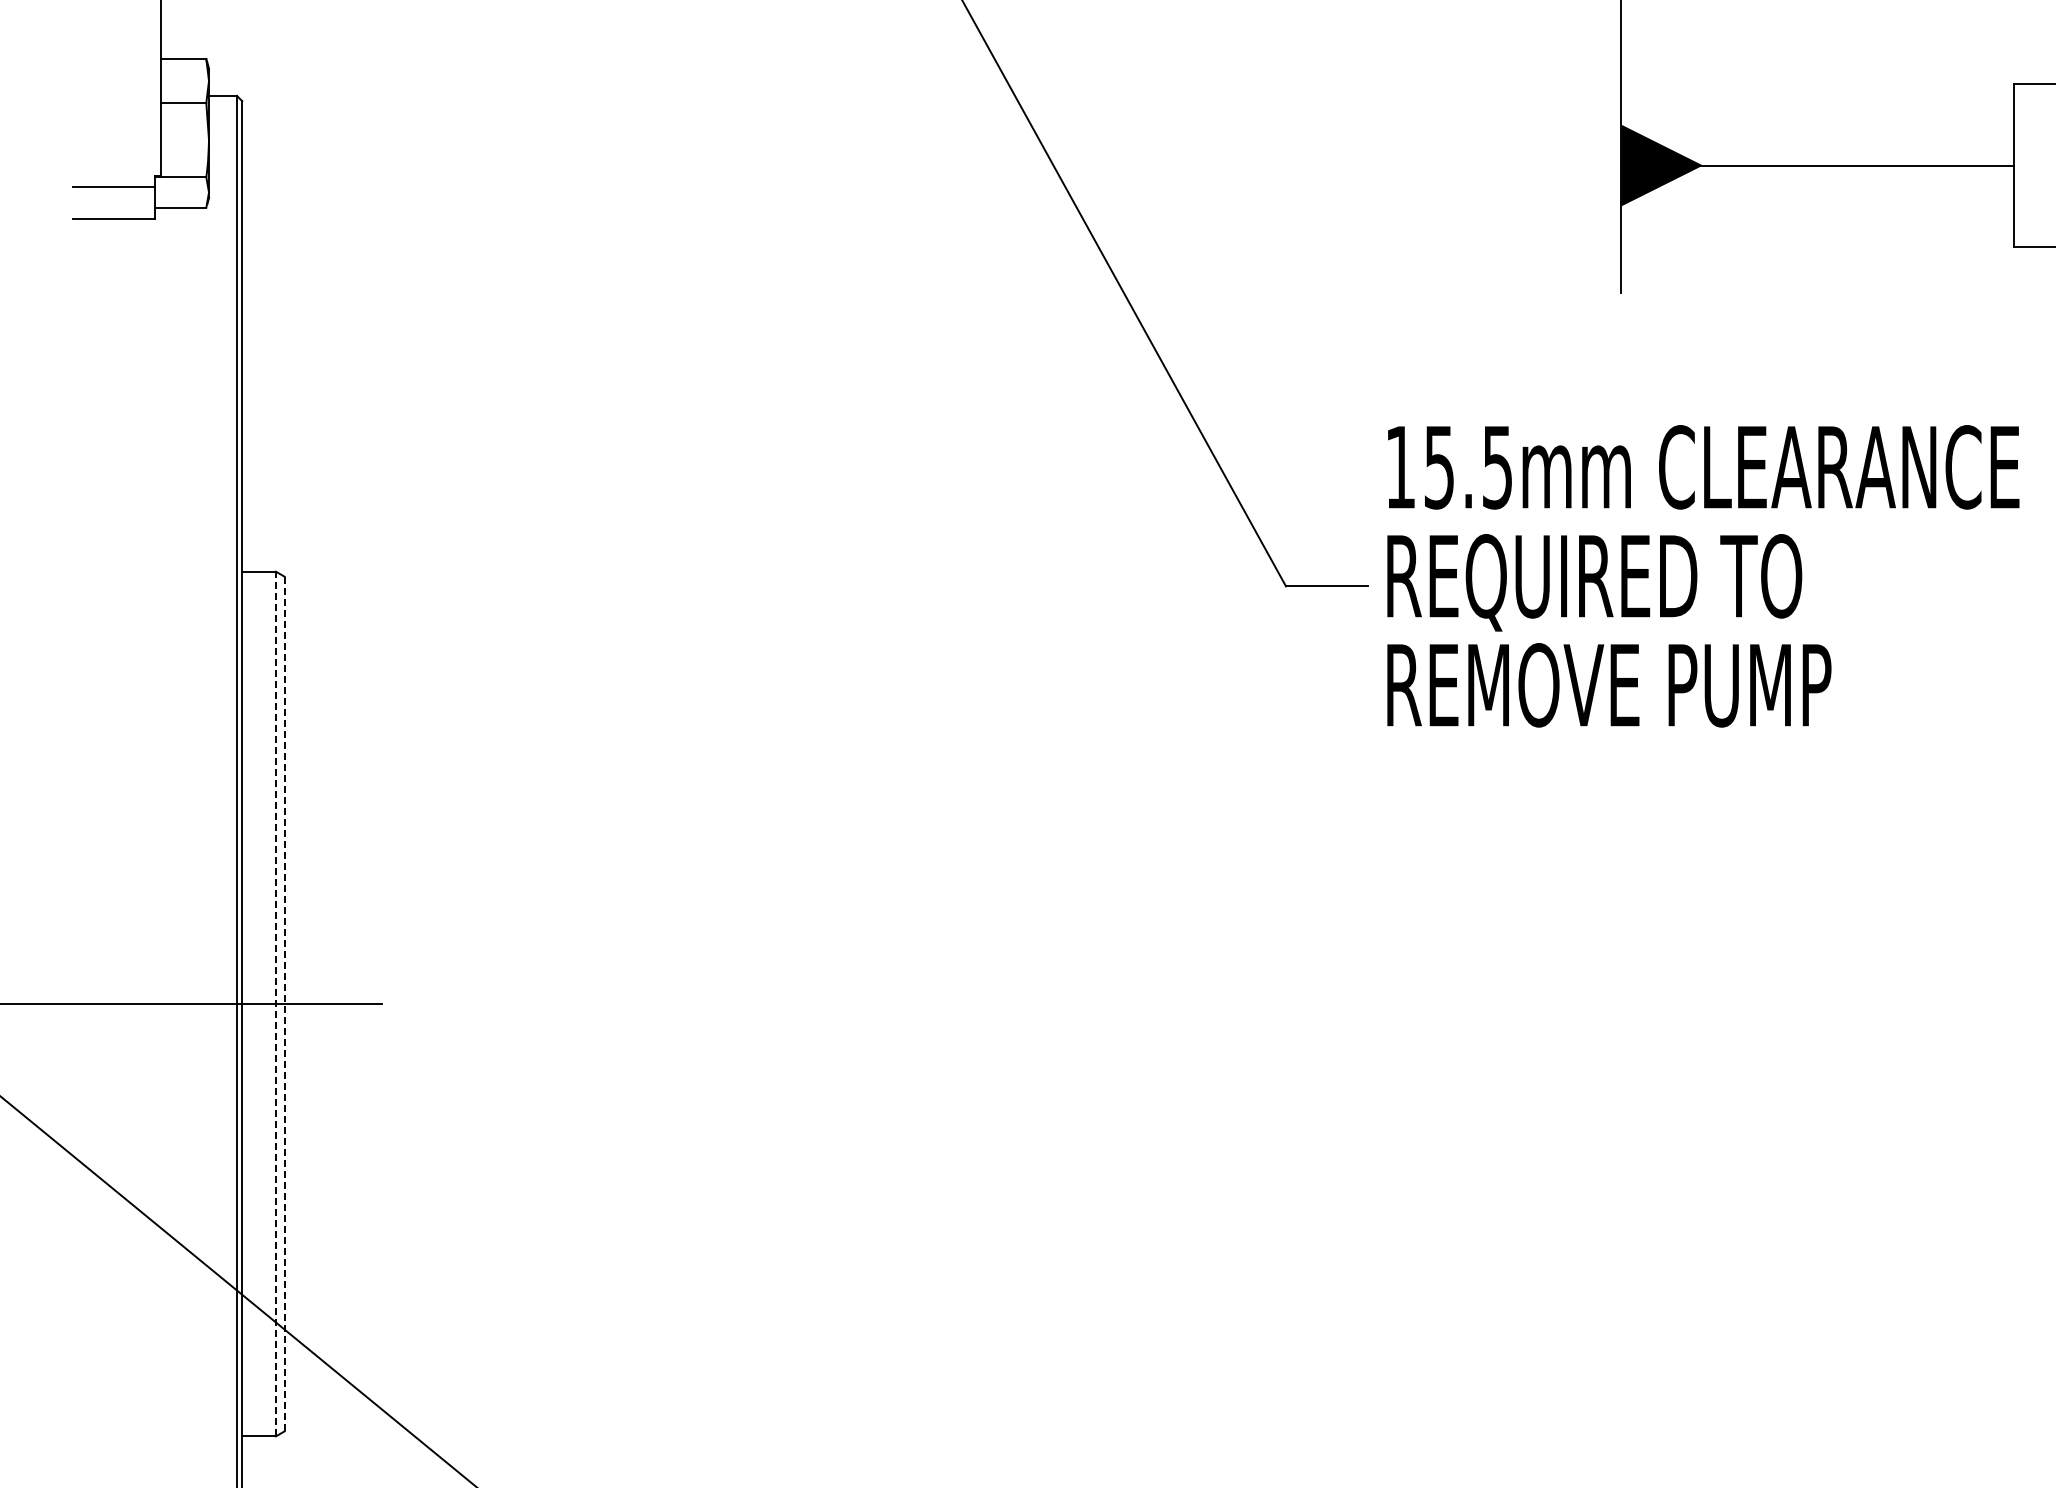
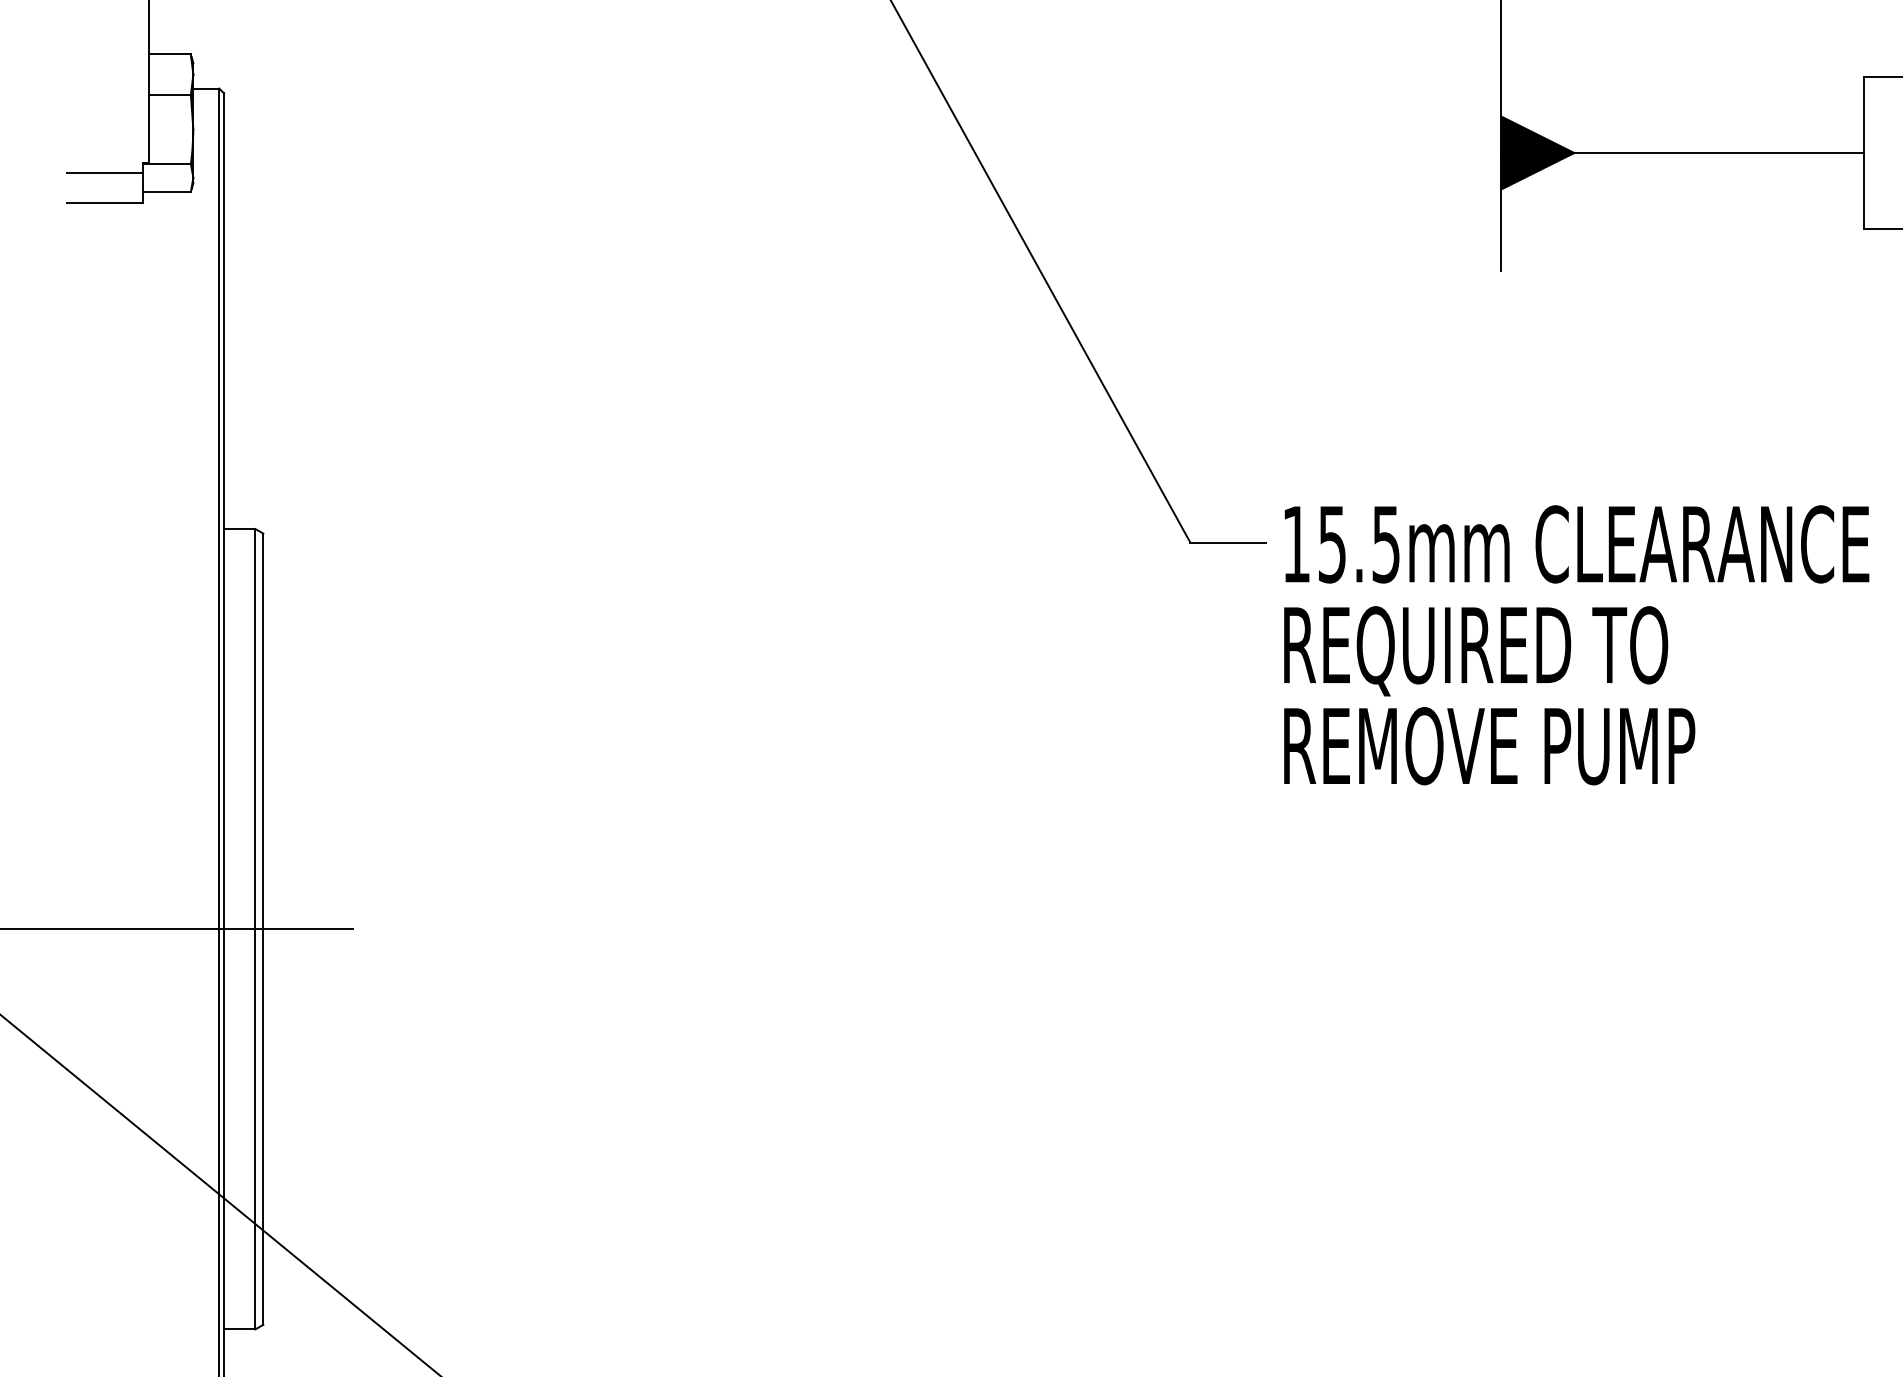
text: (1703, 576) -> (1576, 645), moved
line: (275, 1003) -> (254, 928), dashed -> solid
line: (284, 1004) -> (263, 929), dashed -> solid

